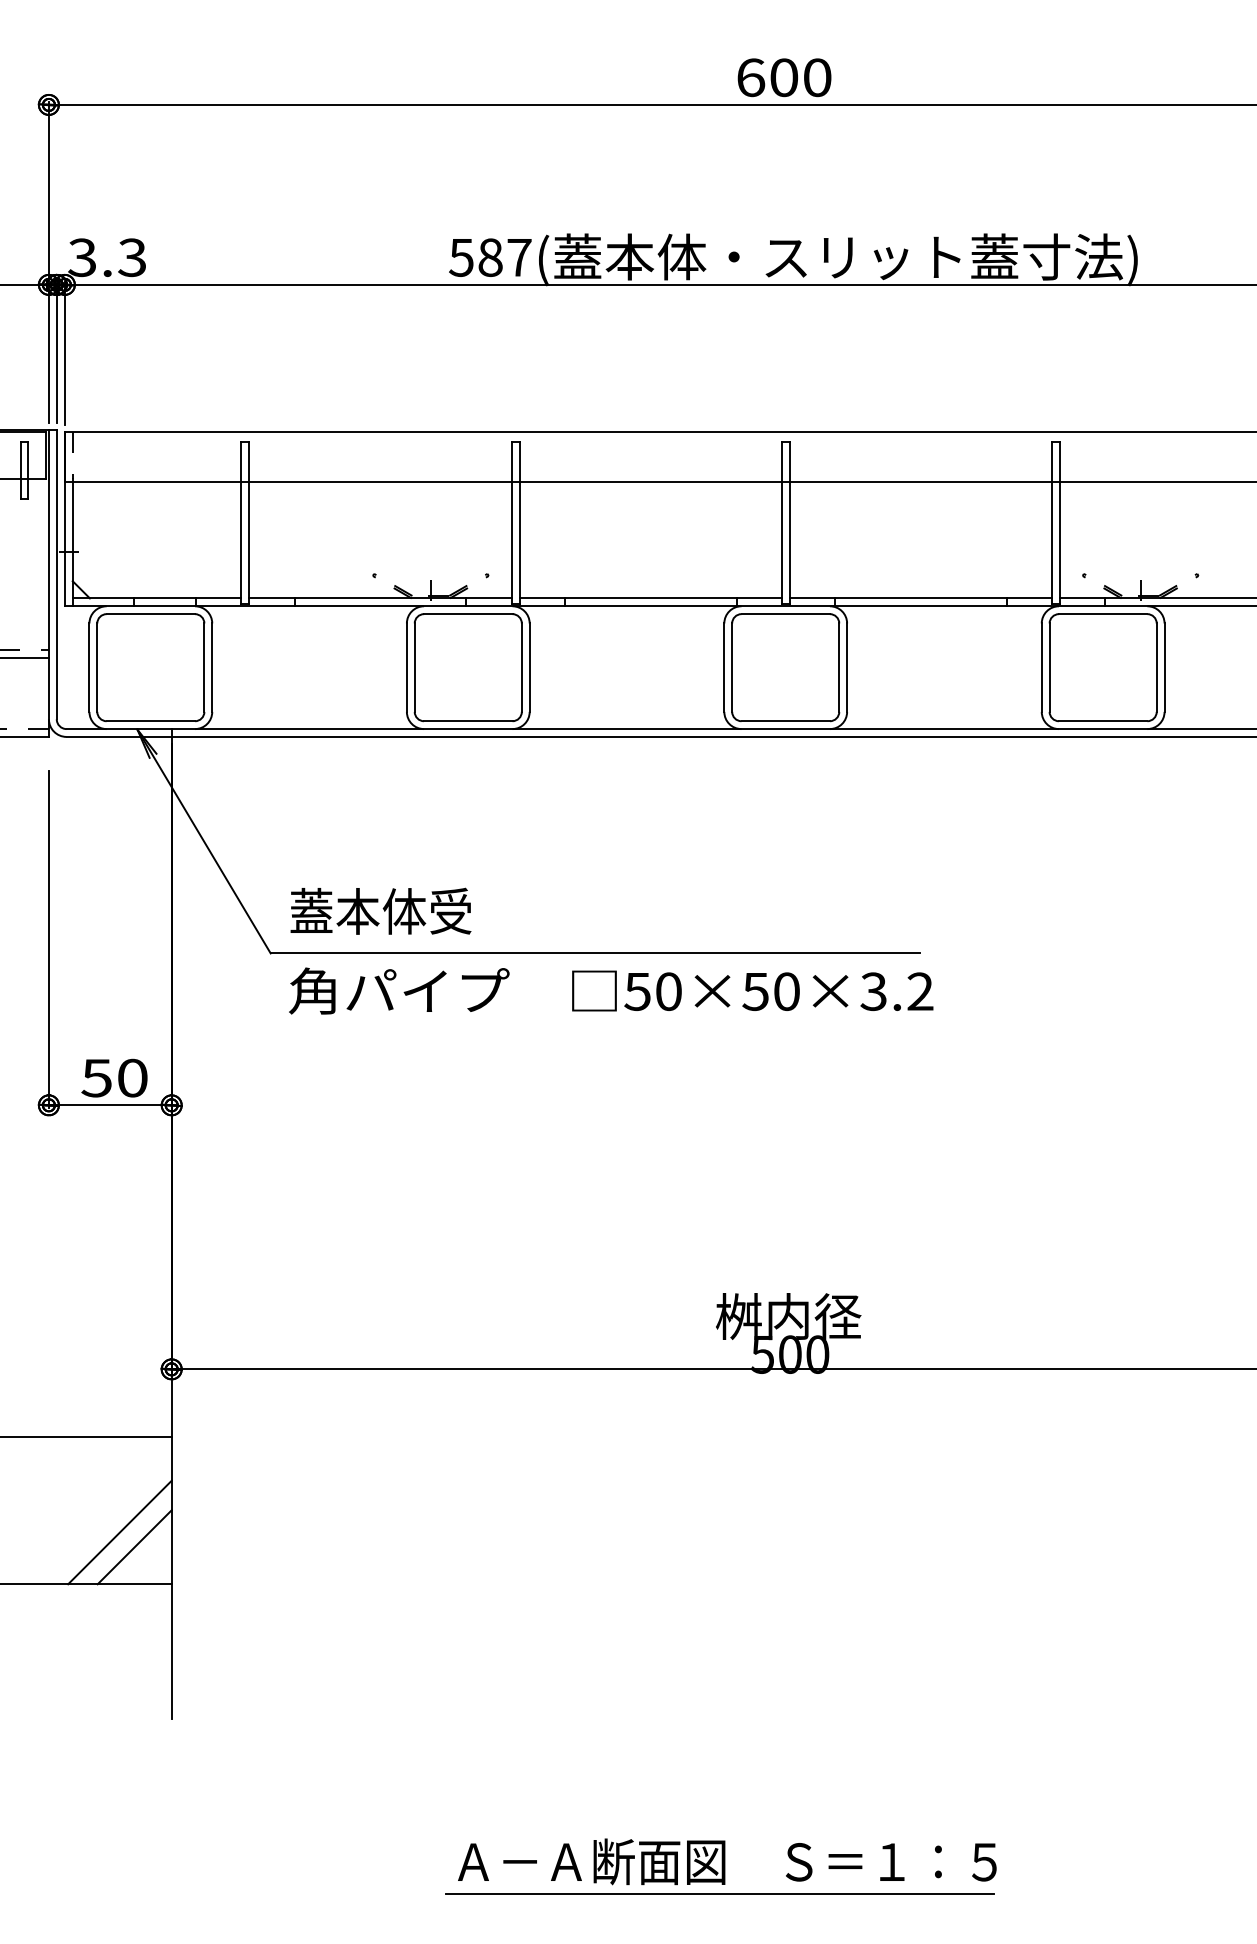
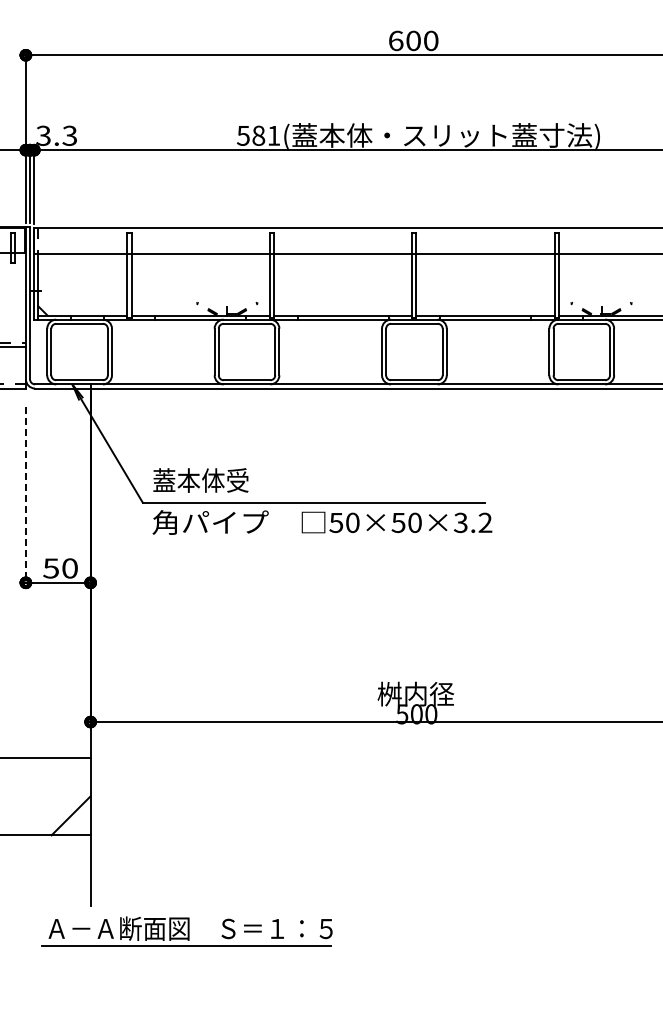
text: (518, 257) -> (273, 135), 587( -> 581(
line: (48, 939) -> (25, 495), solid -> dashed
line: (120, 1531) -> (63, 807), removed
part: (719, 1867) -> (186, 931), moved

